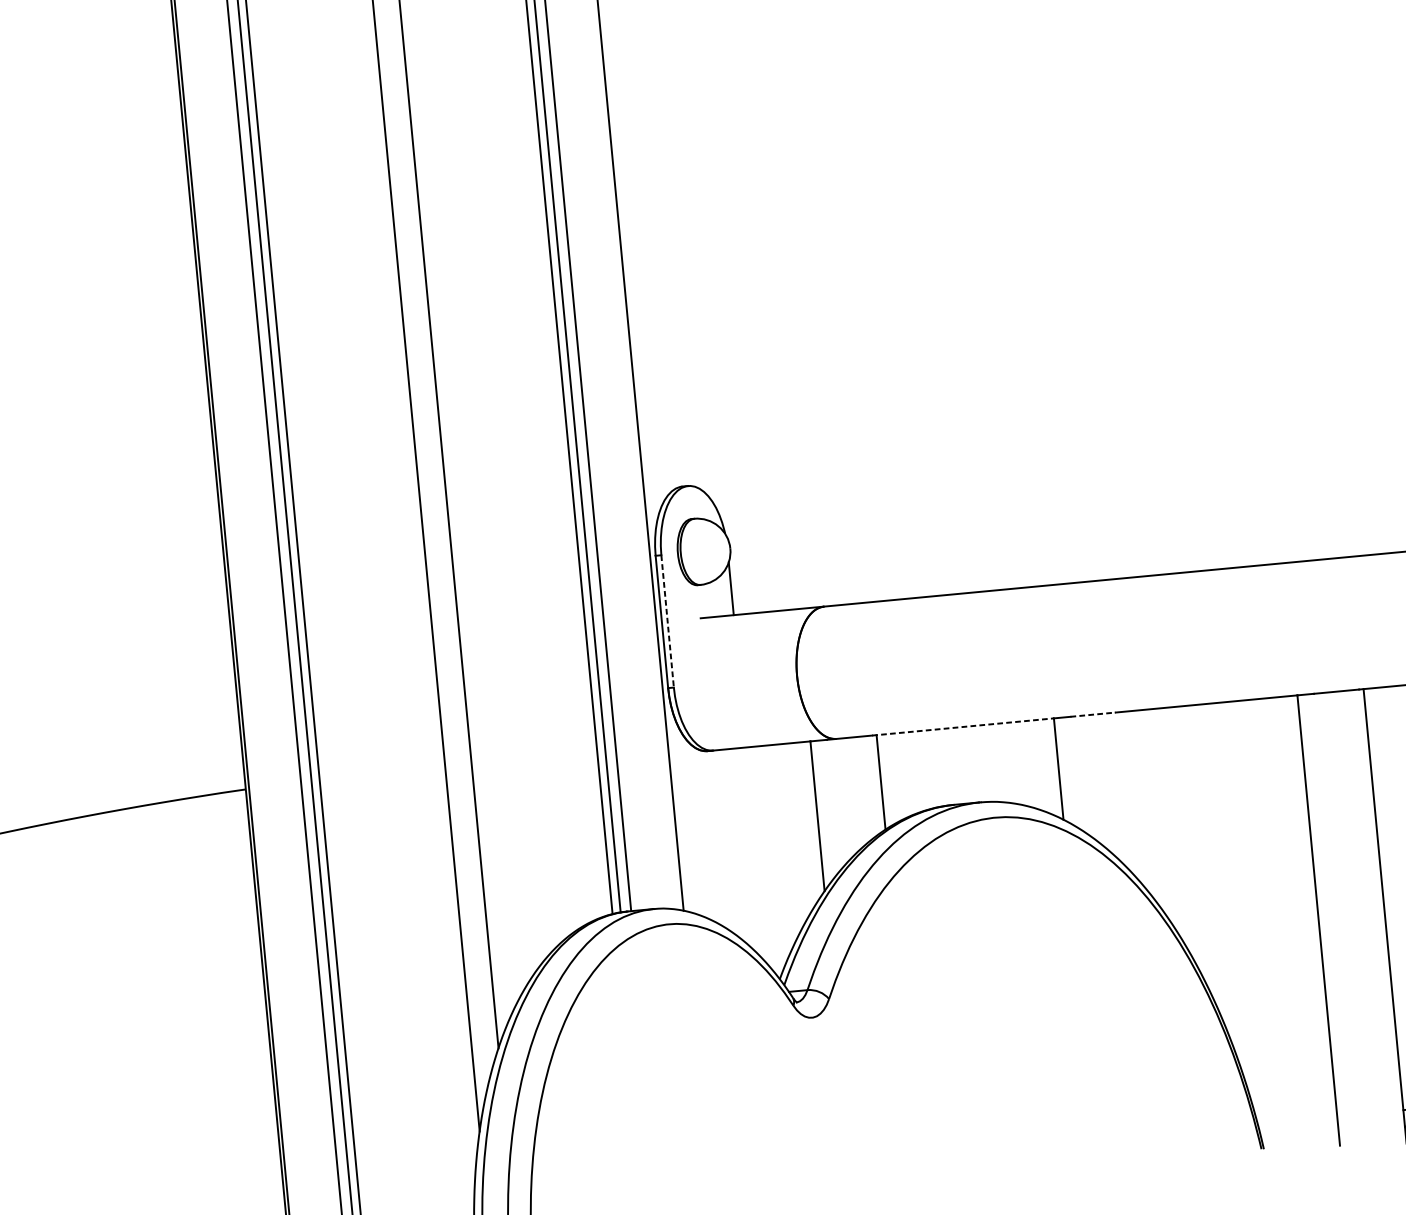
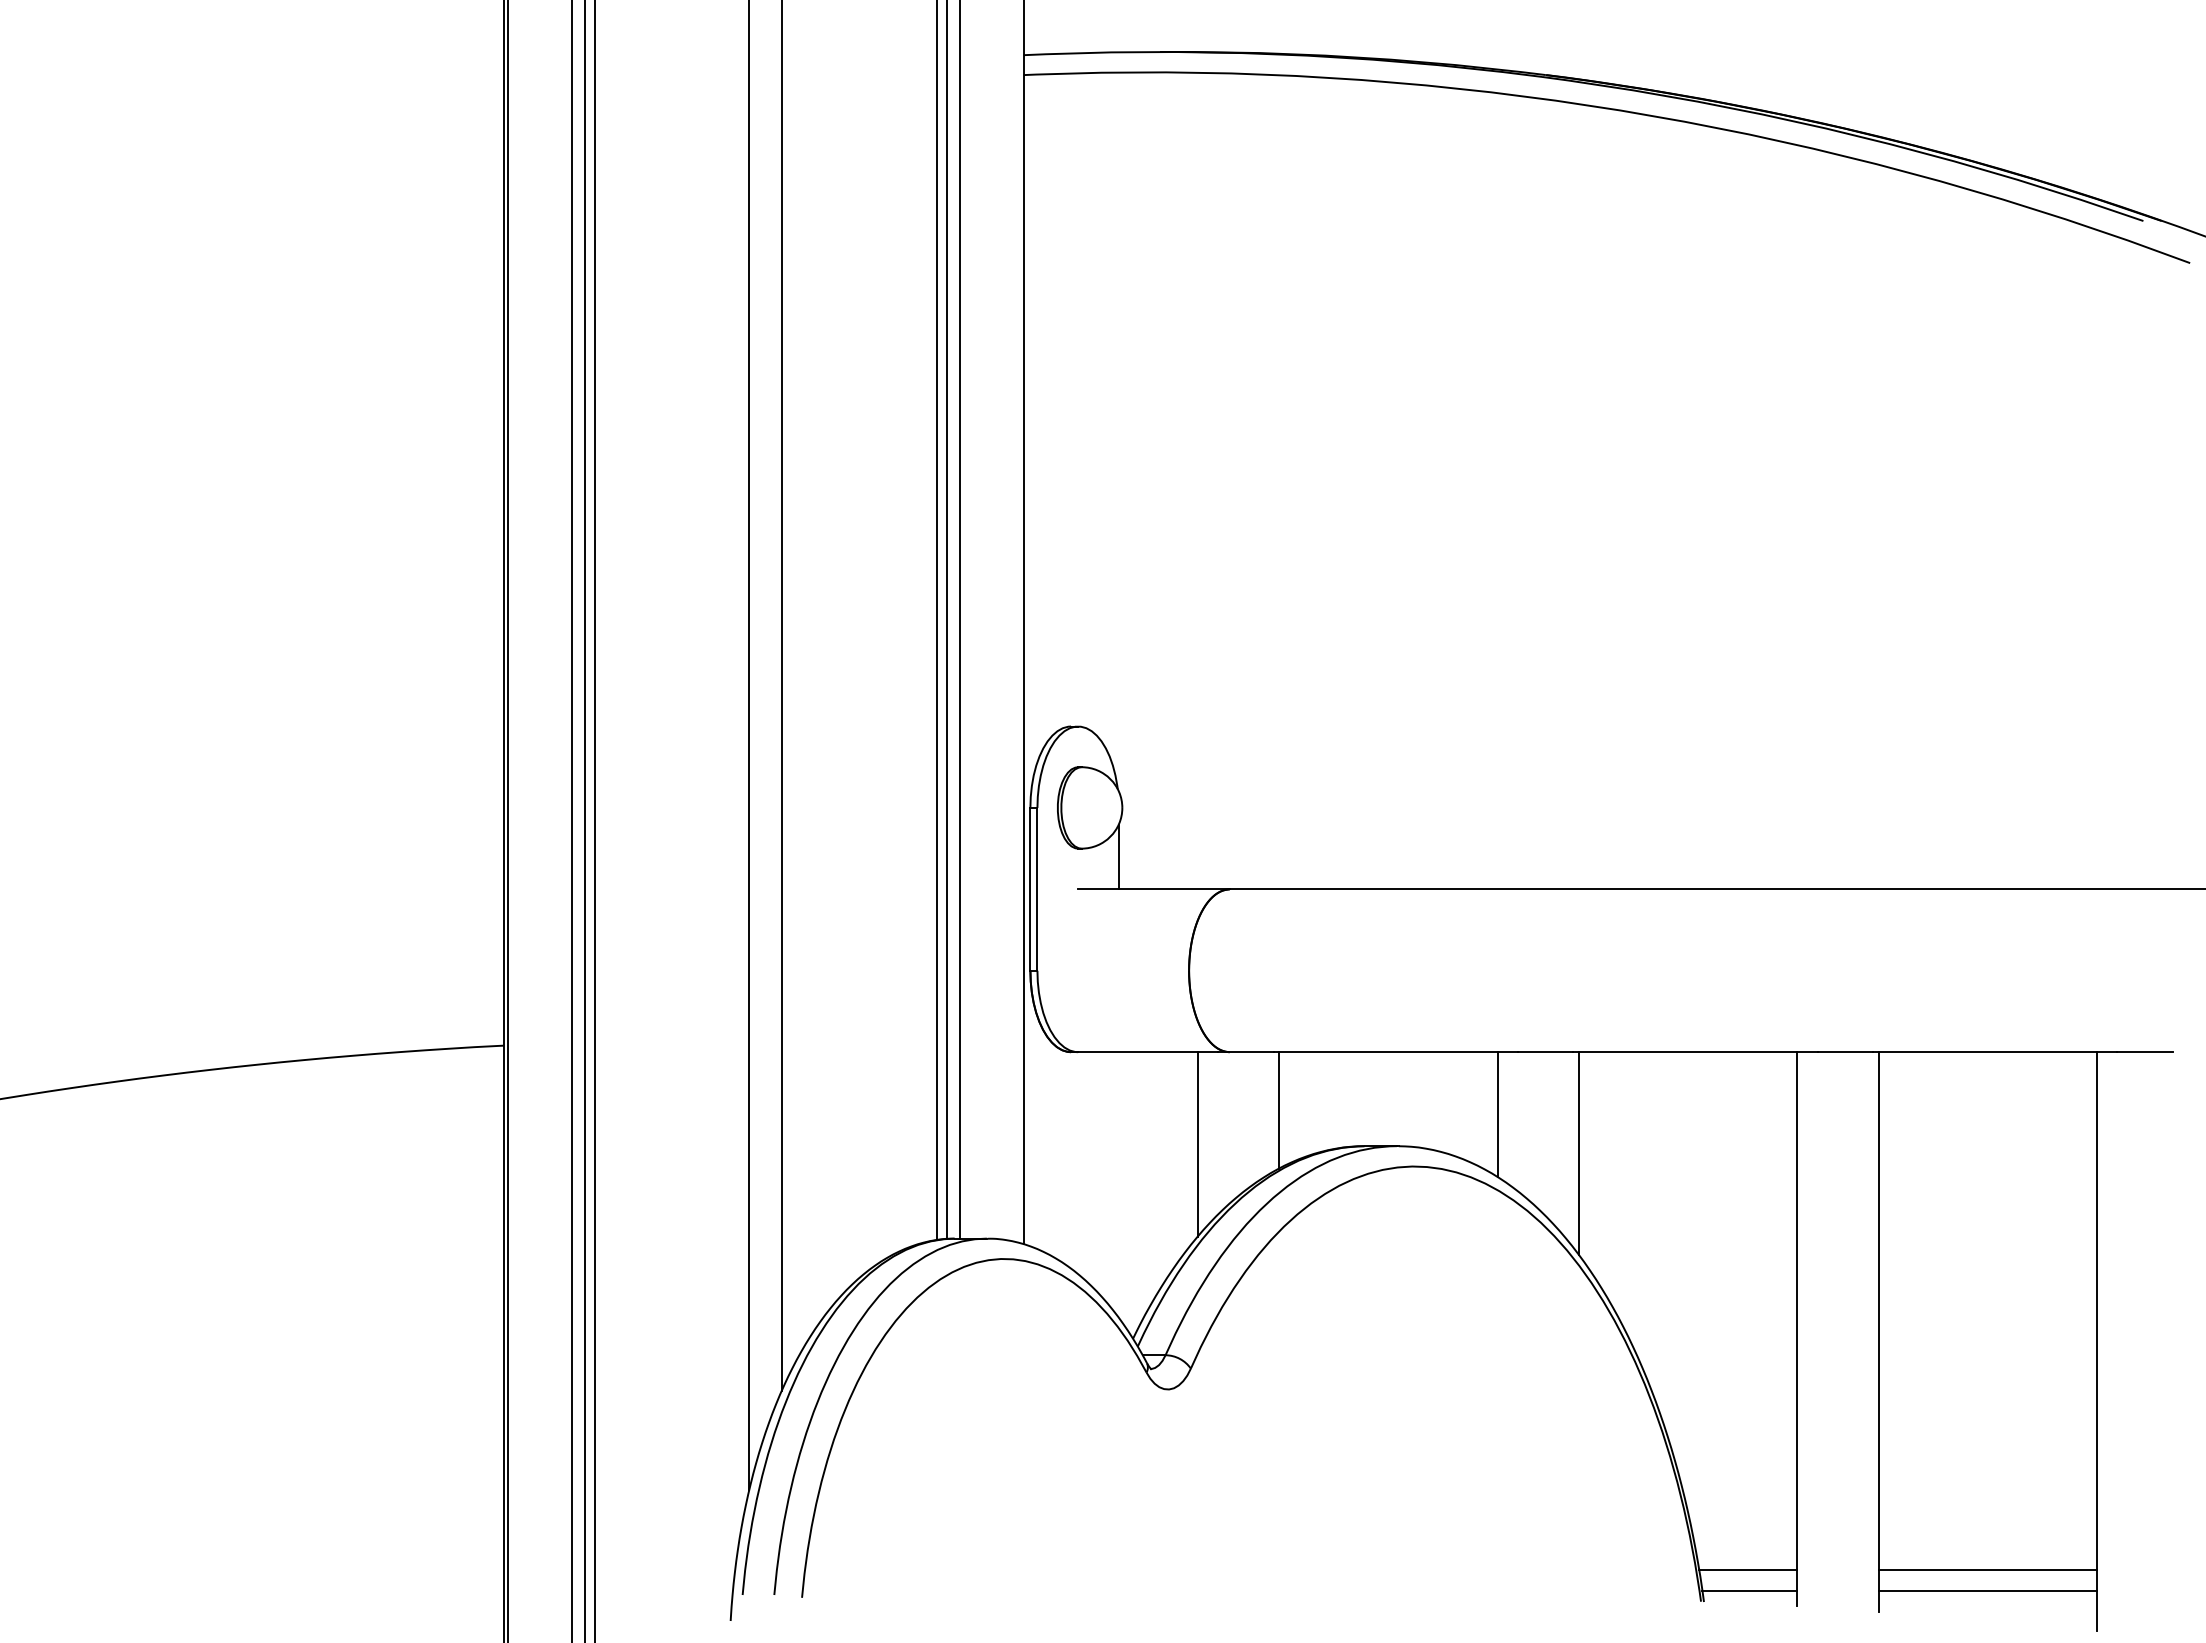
line: (667, 621) -> (1037, 889), dashed -> solid
line: (1092, 714) -> (1545, 1052), dashed -> solid
line: (962, 727) -> (1385, 1052), dashed -> solid
line: (1127, 794) -> (1578, 1153), added
line: (1297, 1120) -> (1748, 1570), added
line: (1300, 1136) -> (1749, 1590), added

